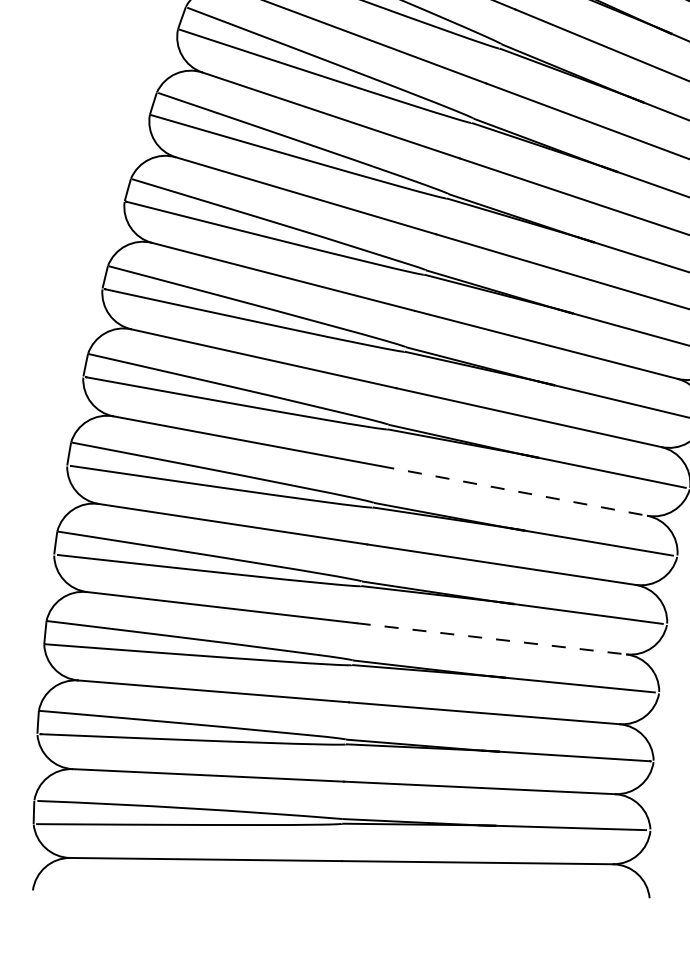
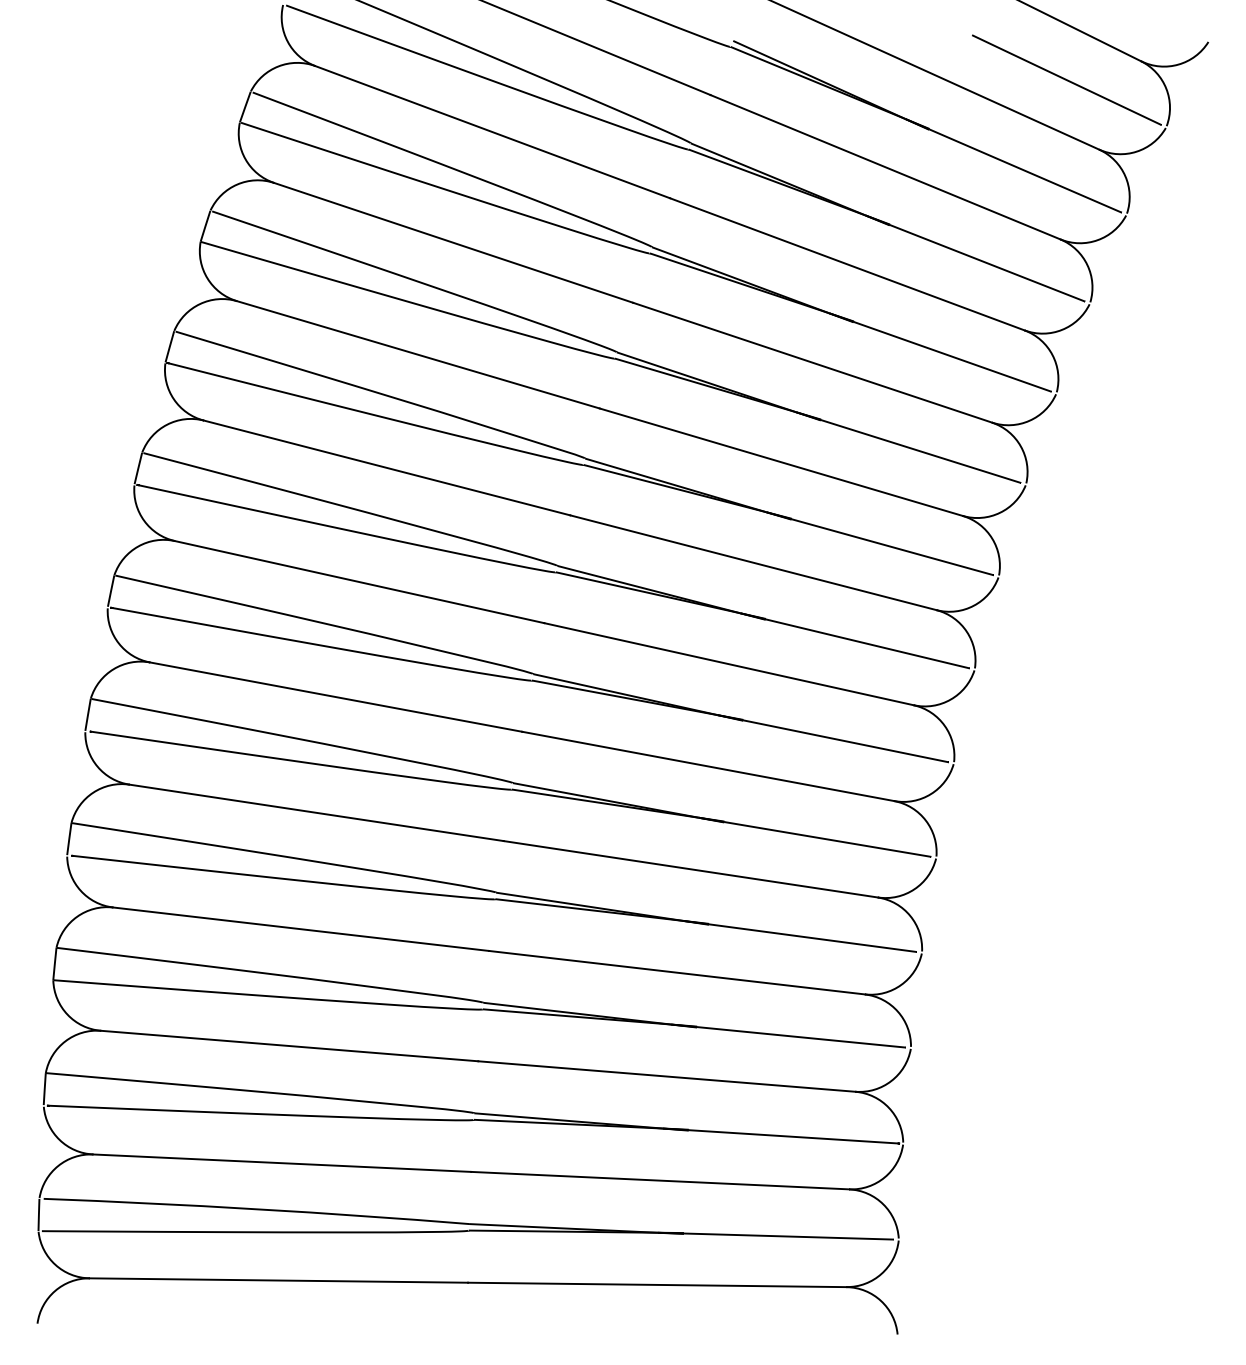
line: (514, 490) -> (708, 766), dashed -> solid
line: (491, 638) -> (677, 972), dashed -> solid

